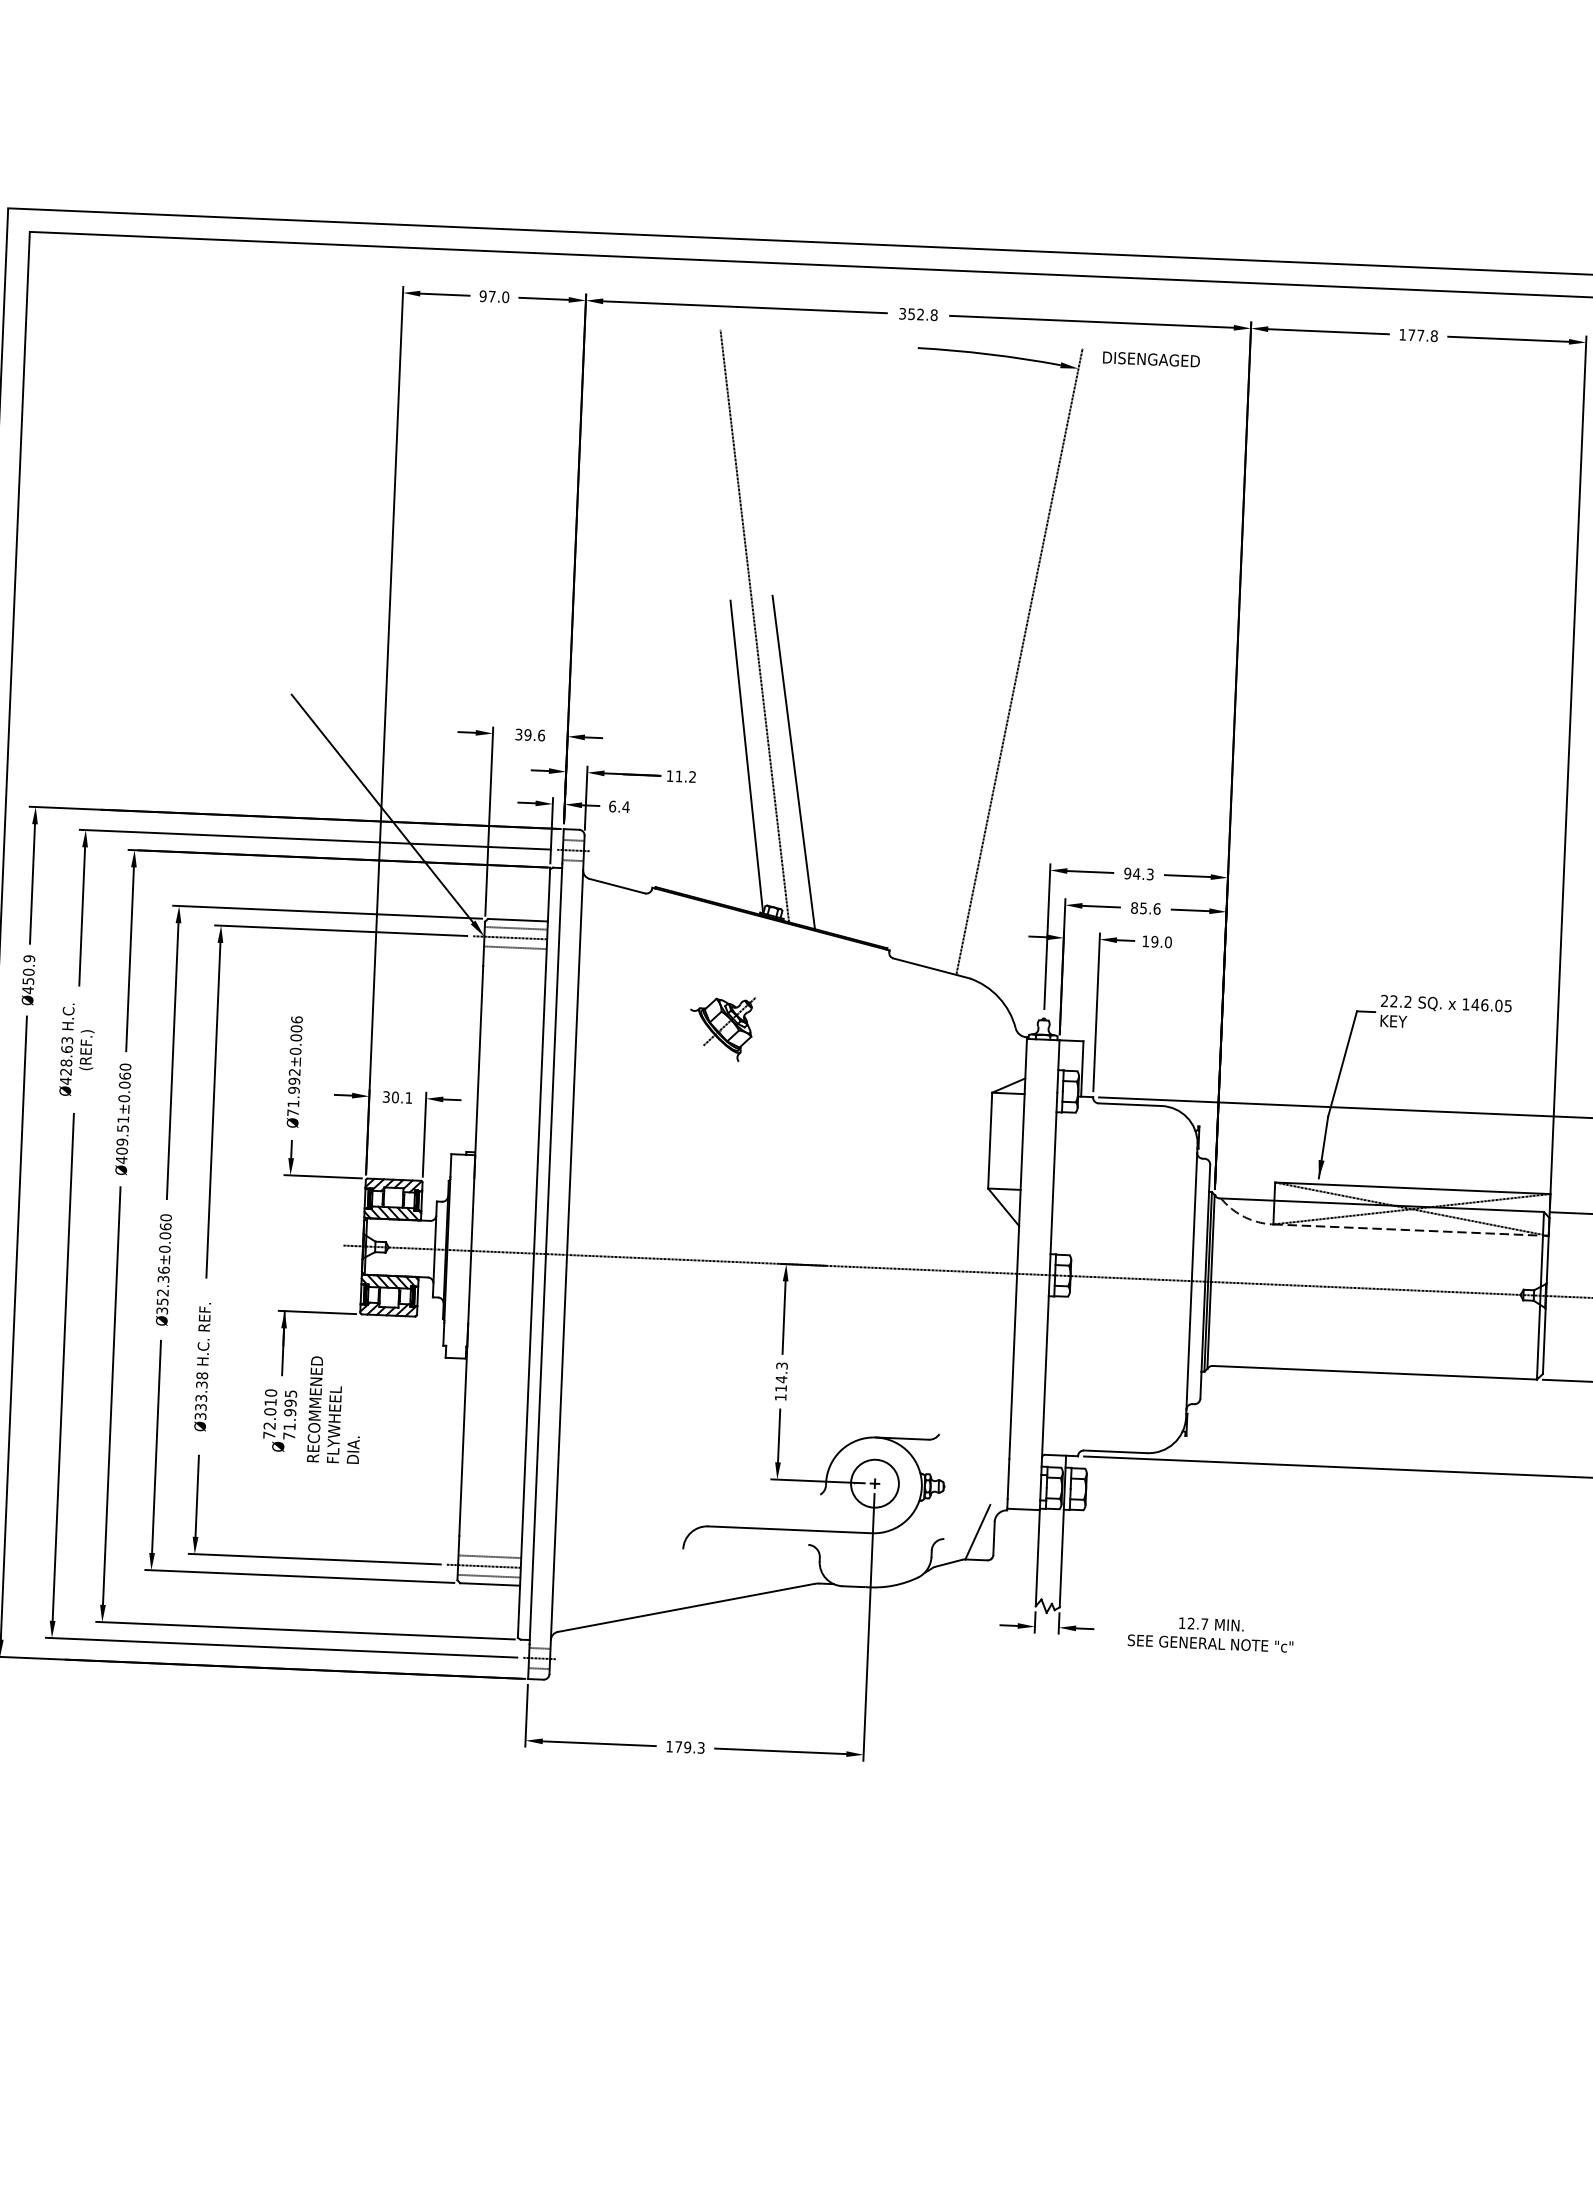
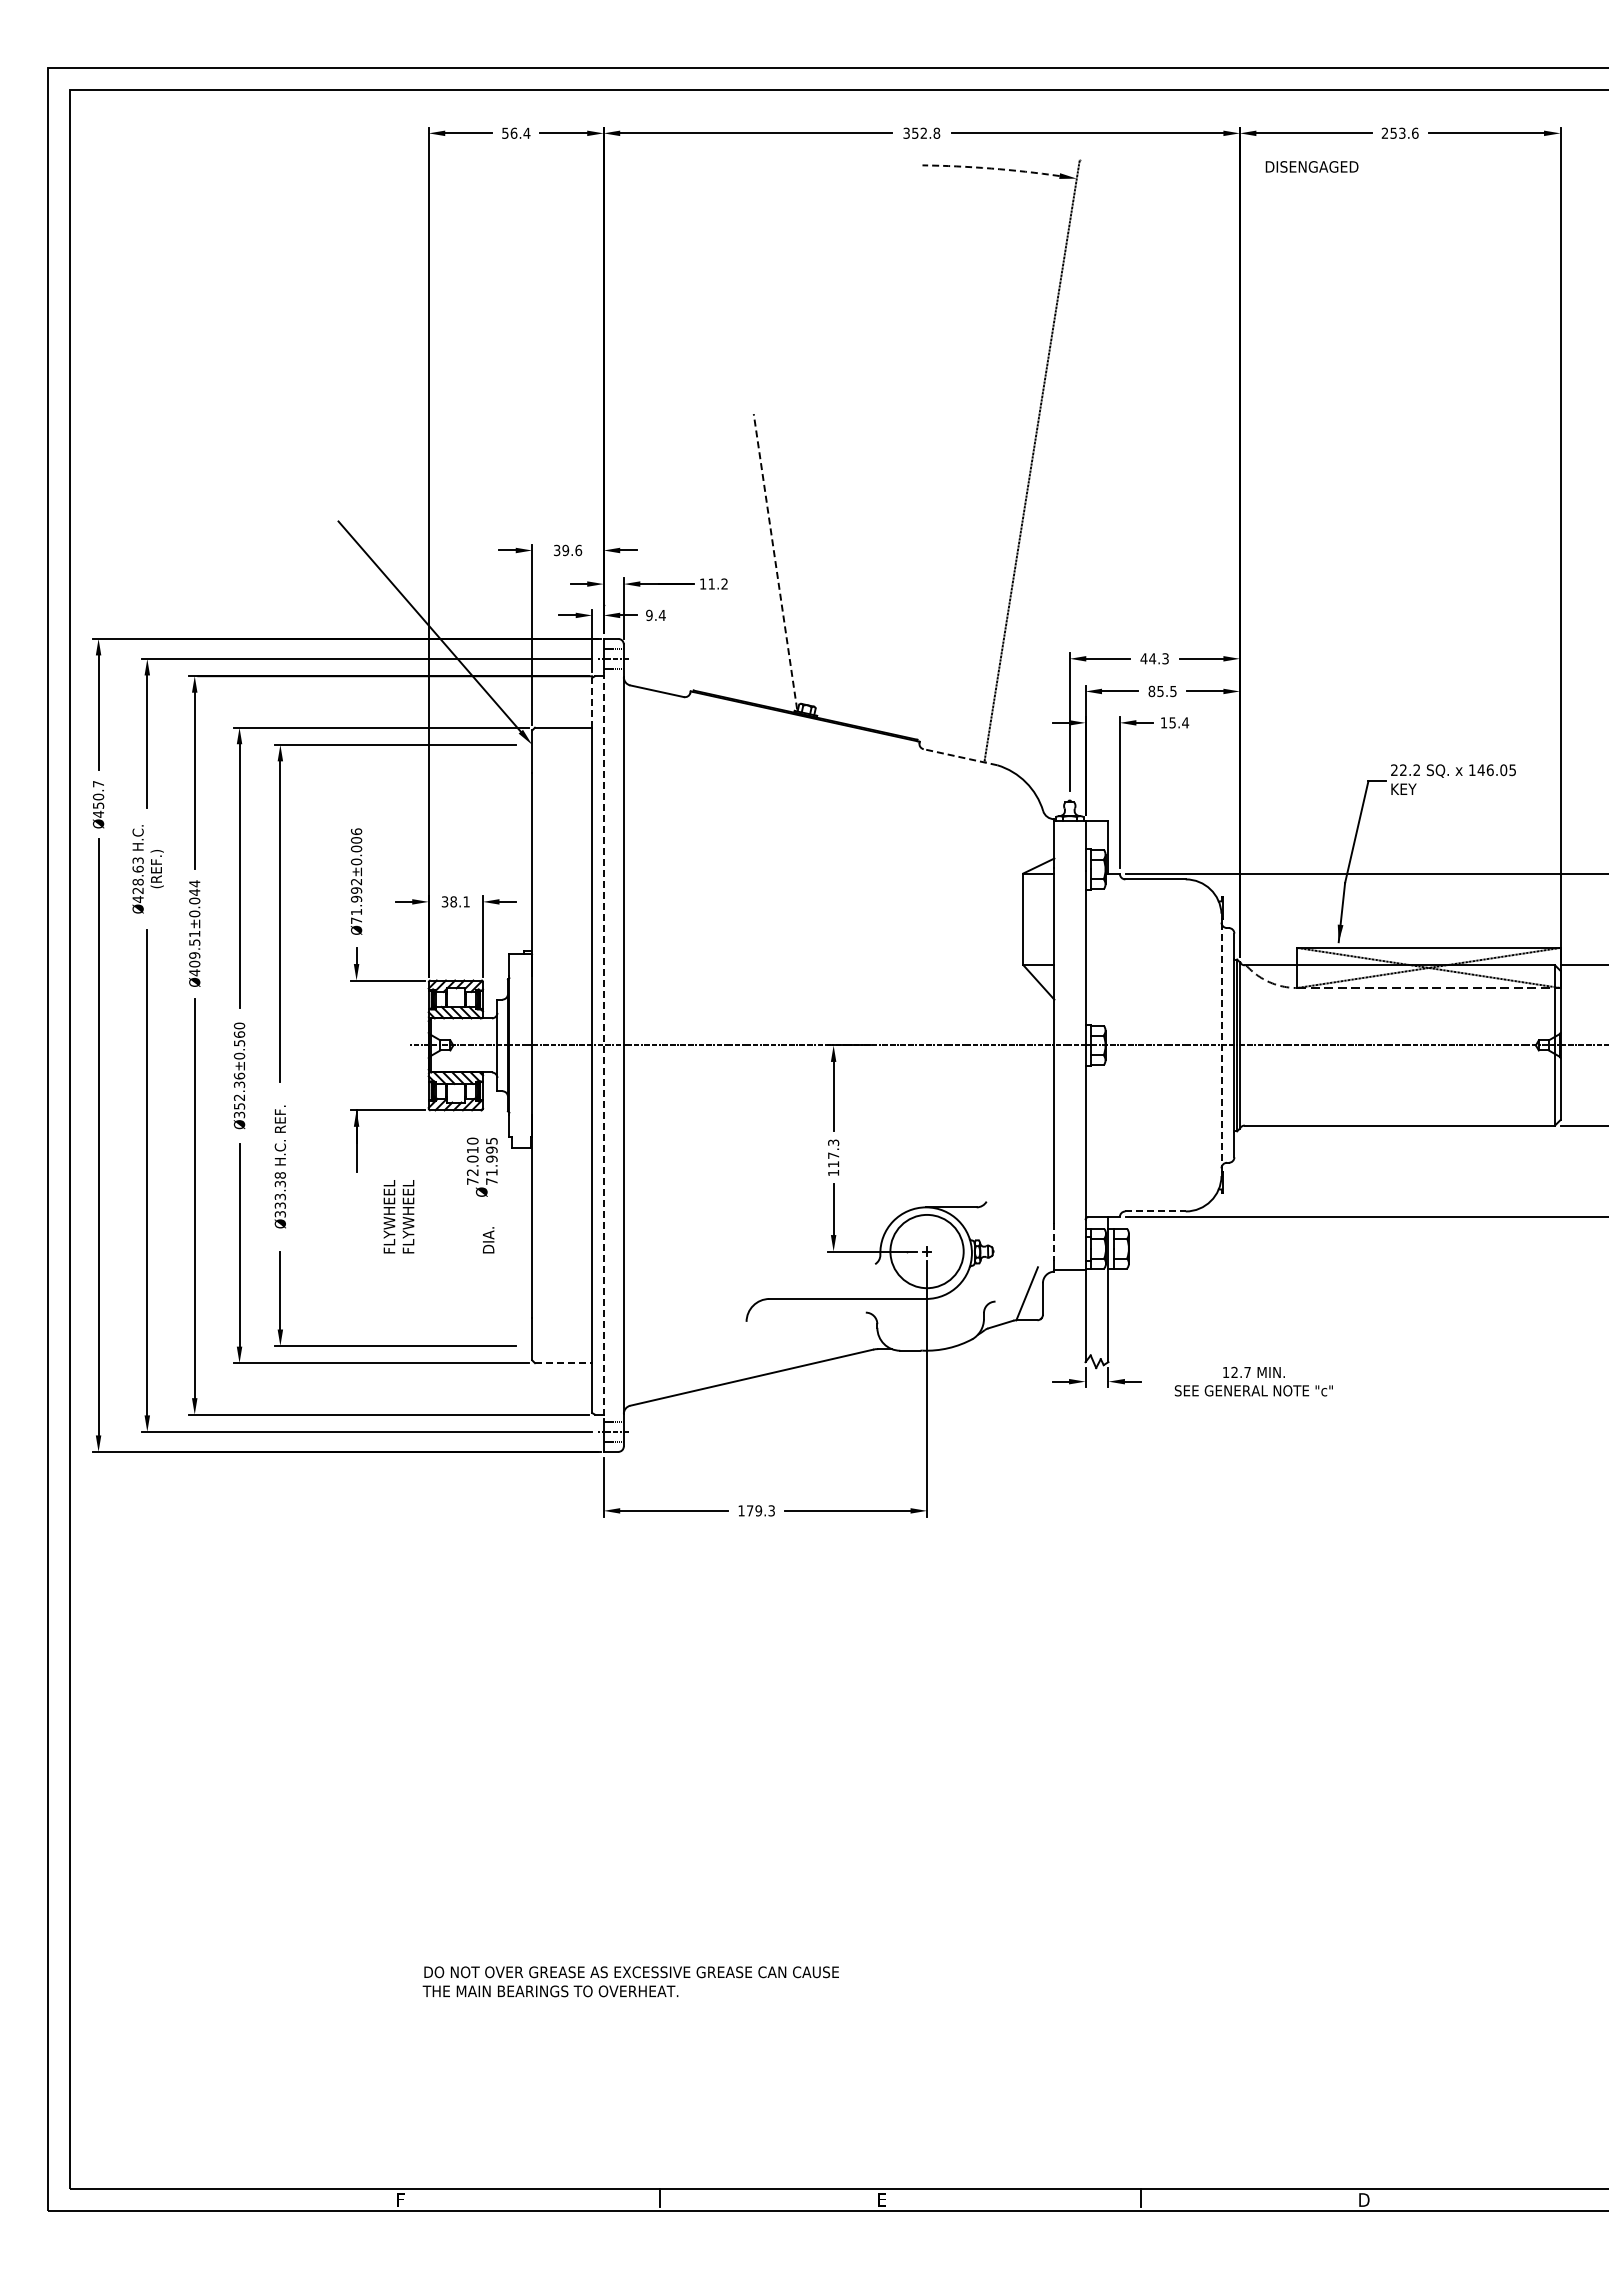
text: (494, 295) -> (516, 132), 97.0 -> 56.4
text: (1417, 334) -> (1399, 132), 177.8 -> 253.6
arc: (989, 354) -> (991, 168), solid -> dashed
text: (1150, 358) -> (1311, 166), moved
line: (754, 625) -> (777, 436), removed
line: (746, 755) -> (775, 561), solid -> dashed
line: (793, 761) -> (820, 565), removed
text: (612, 806) -> (649, 615), 6.4 -> 9.4
text: (1127, 873) -> (1143, 658), 94.3 -> 44.3
line: (549, 895) -> (592, 702), solid -> dashed
text: (1157, 909) -> (1173, 691), 85.6 -> 85.5
line: (516, 928) -> (562, 735), removed
line: (509, 937) -> (556, 744), removed
text: (1162, 941) -> (1179, 722), 19.0 -> 15.4
line: (515, 948) -> (562, 754), removed
text: (29, 958) -> (98, 783), Ø450.9 -> Ø450.7
line: (931, 968) -> (960, 757), solid -> dashed
part: (721, 1027) -> (762, 822), removed
text: (125, 1071) -> (194, 887), Ø409.51±0.060 -> Ø409.51±0.044
text: (395, 1097) -> (453, 901), 30.1 -> 38.1
text: (165, 1235) -> (239, 1042), Ø352.36±0.060 -> Ø352.36±0.560
line: (545, 1254) -> (603, 1045), solid -> dashed
line: (1191, 1281) -> (1221, 1045), solid -> dashed
text: (781, 1379) -> (833, 1155), 114.3 -> 117.3
text: (315, 1407) -> (389, 1201), RECOMMENED -> FLYWHEEL
text: (280, 1419) -> (482, 1166), moved
text: (353, 1450) -> (488, 1240), moved
line: (1116, 1451) -> (1156, 1211), solid -> dashed
line: (1008, 1479) -> (1054, 1242), solid -> dashed
circle: (874, 1483) -> (926, 1251), size x1.6
line: (490, 1556) -> (562, 1336), removed
line: (483, 1566) -> (556, 1346), removed
line: (489, 1576) -> (562, 1355), removed
line: (490, 1584) -> (563, 1363), solid -> dashed

